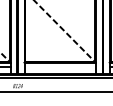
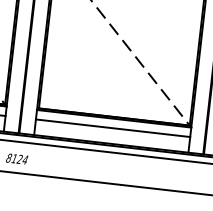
line: (59, 67) -> (111, 129), added

